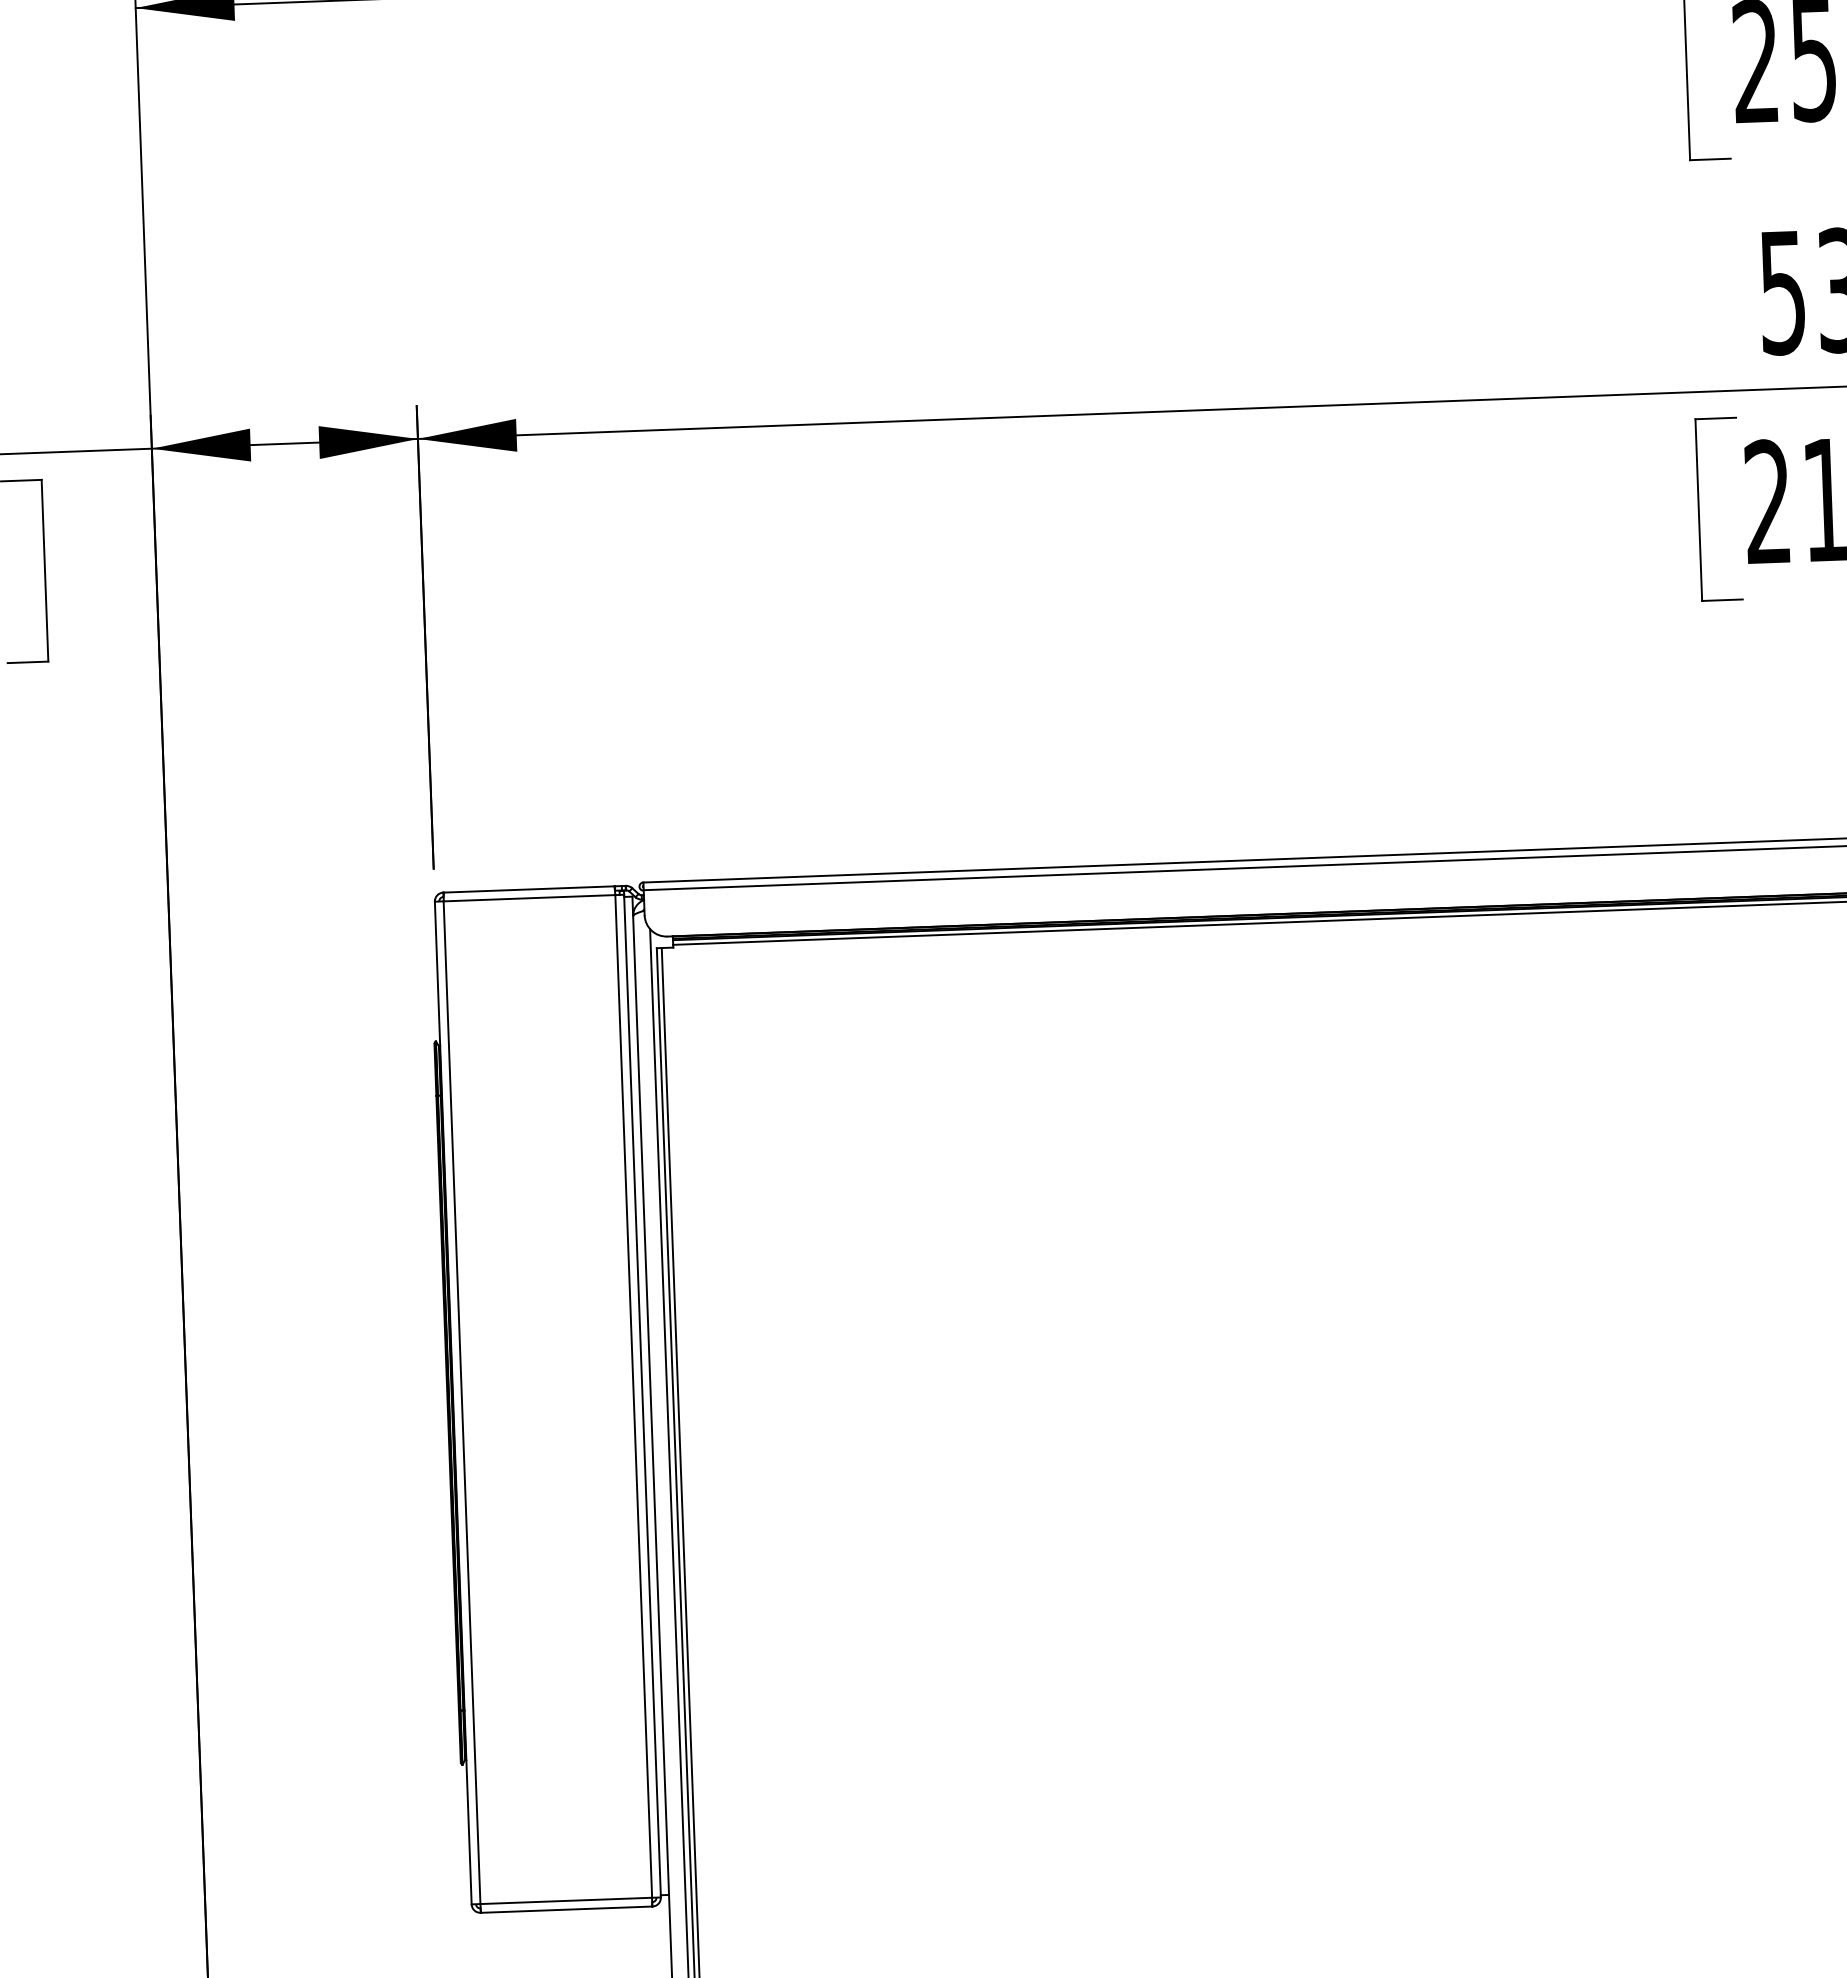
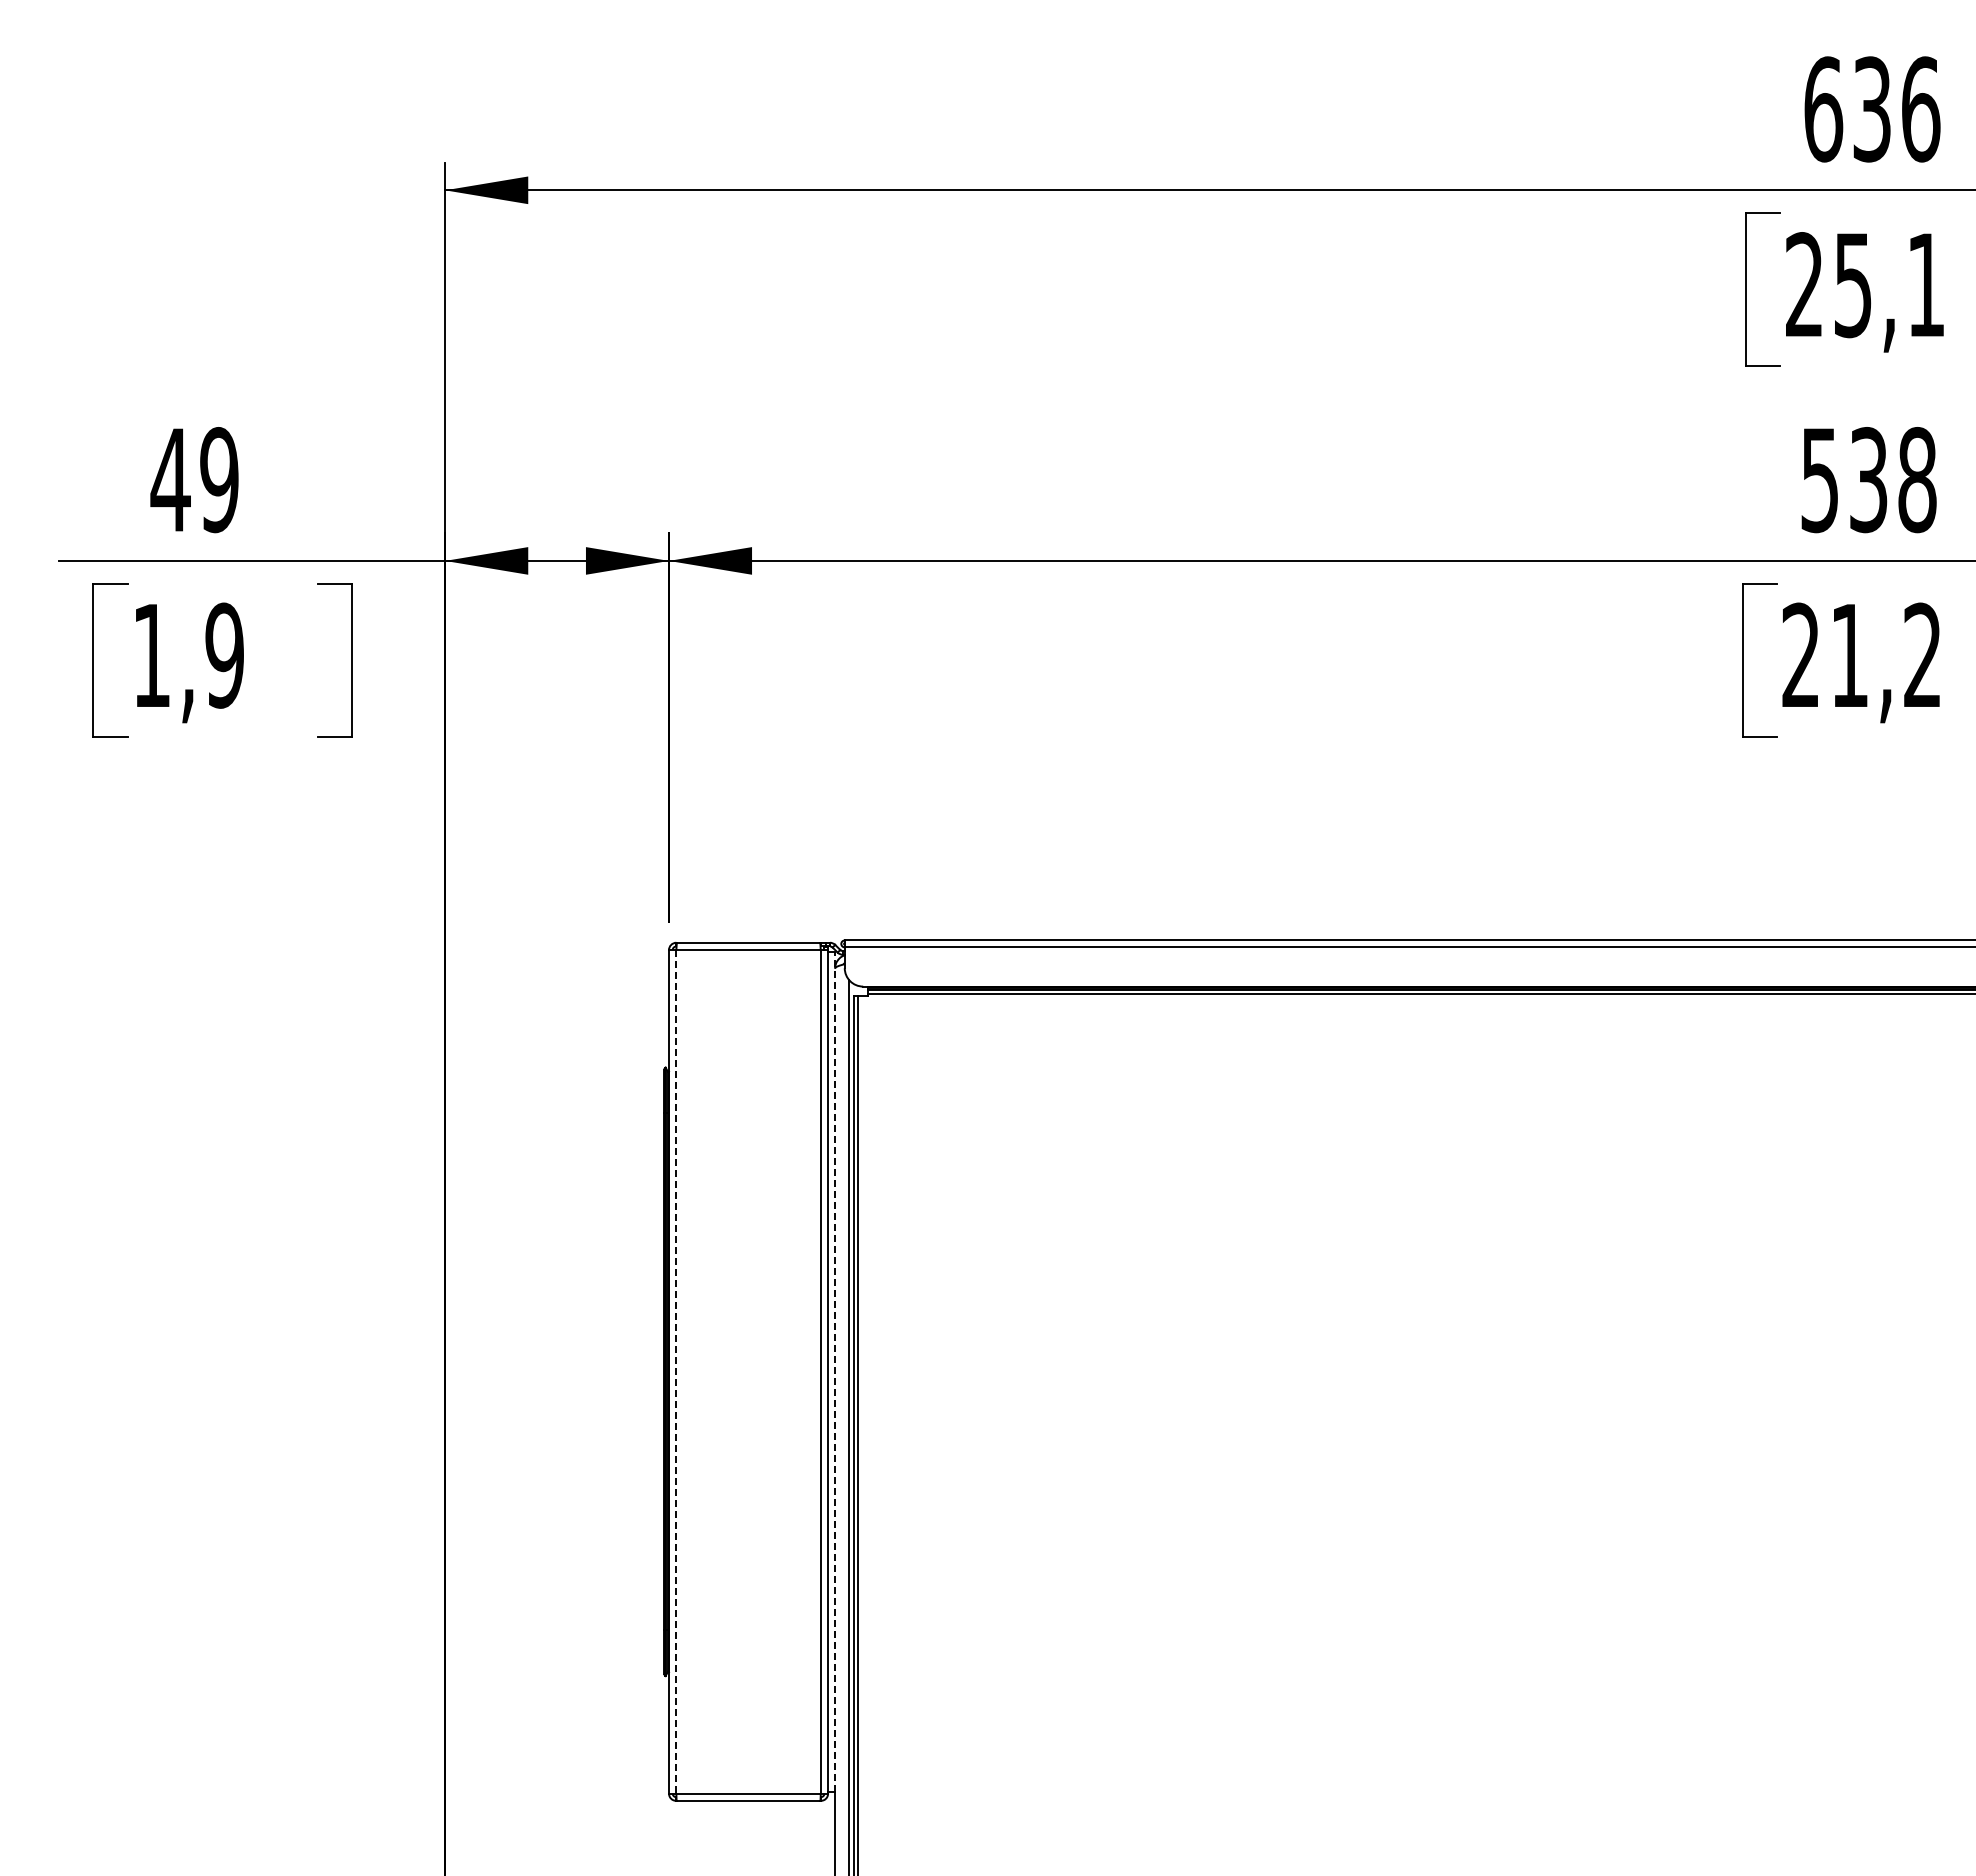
line: (651, 1395) -> (835, 1371), solid -> dashed
line: (462, 1402) -> (676, 1371), solid -> dashed

